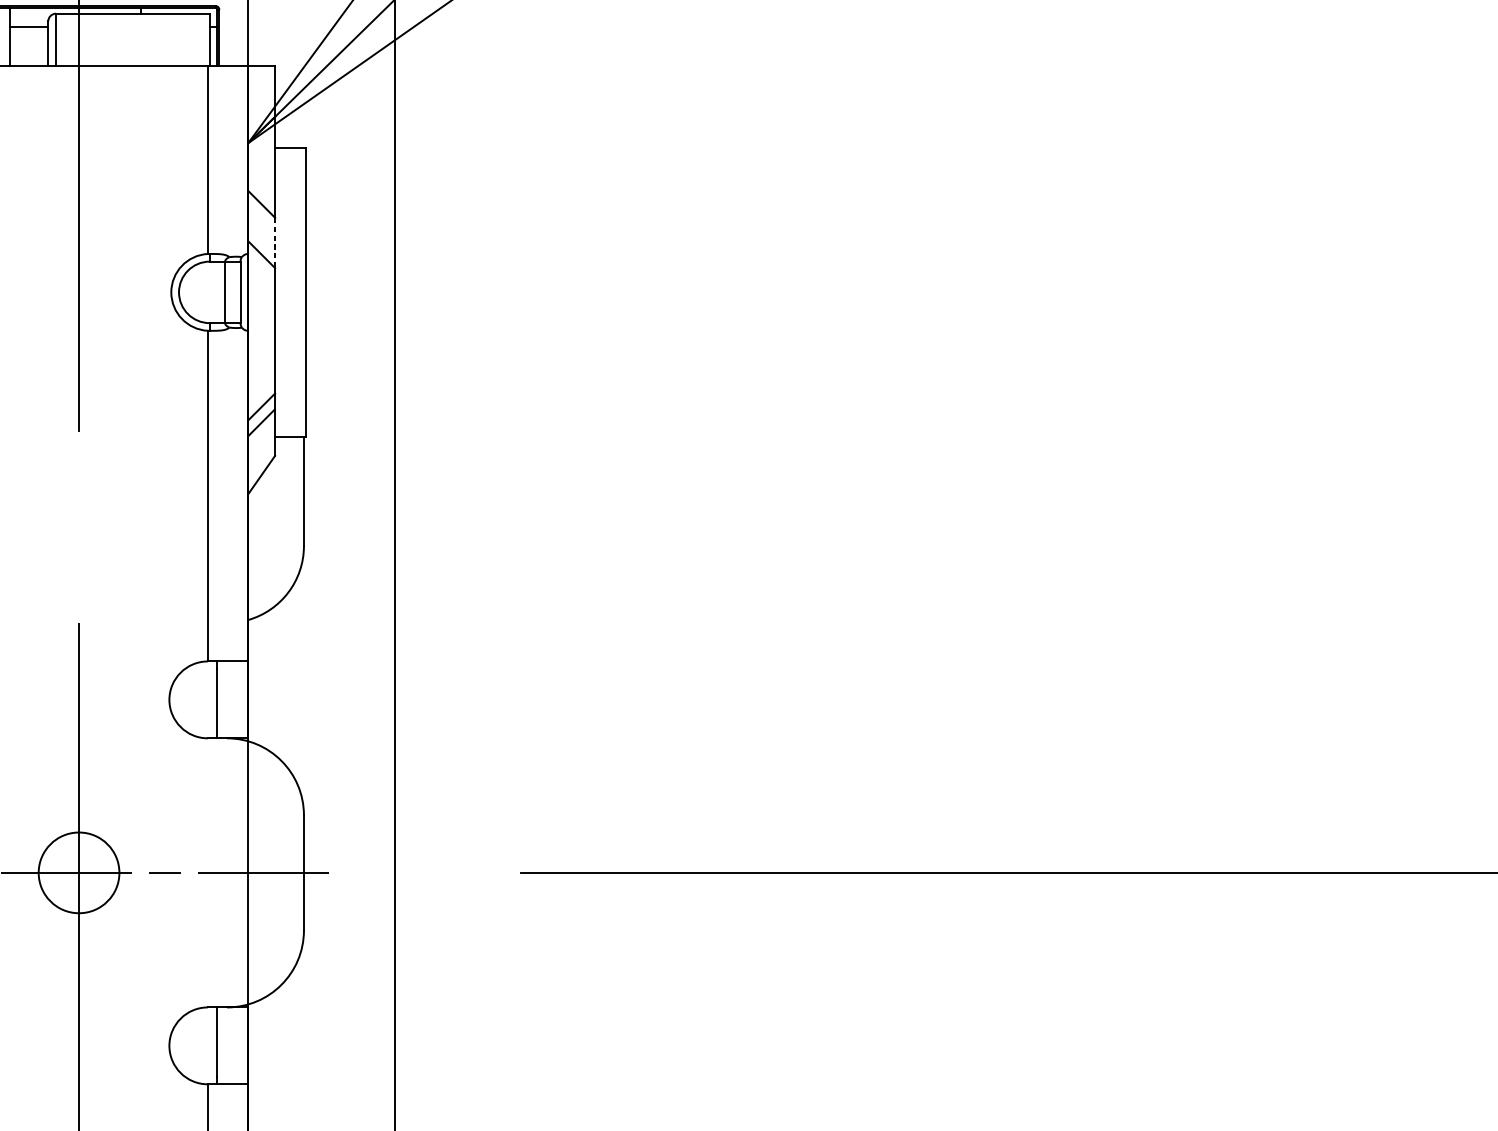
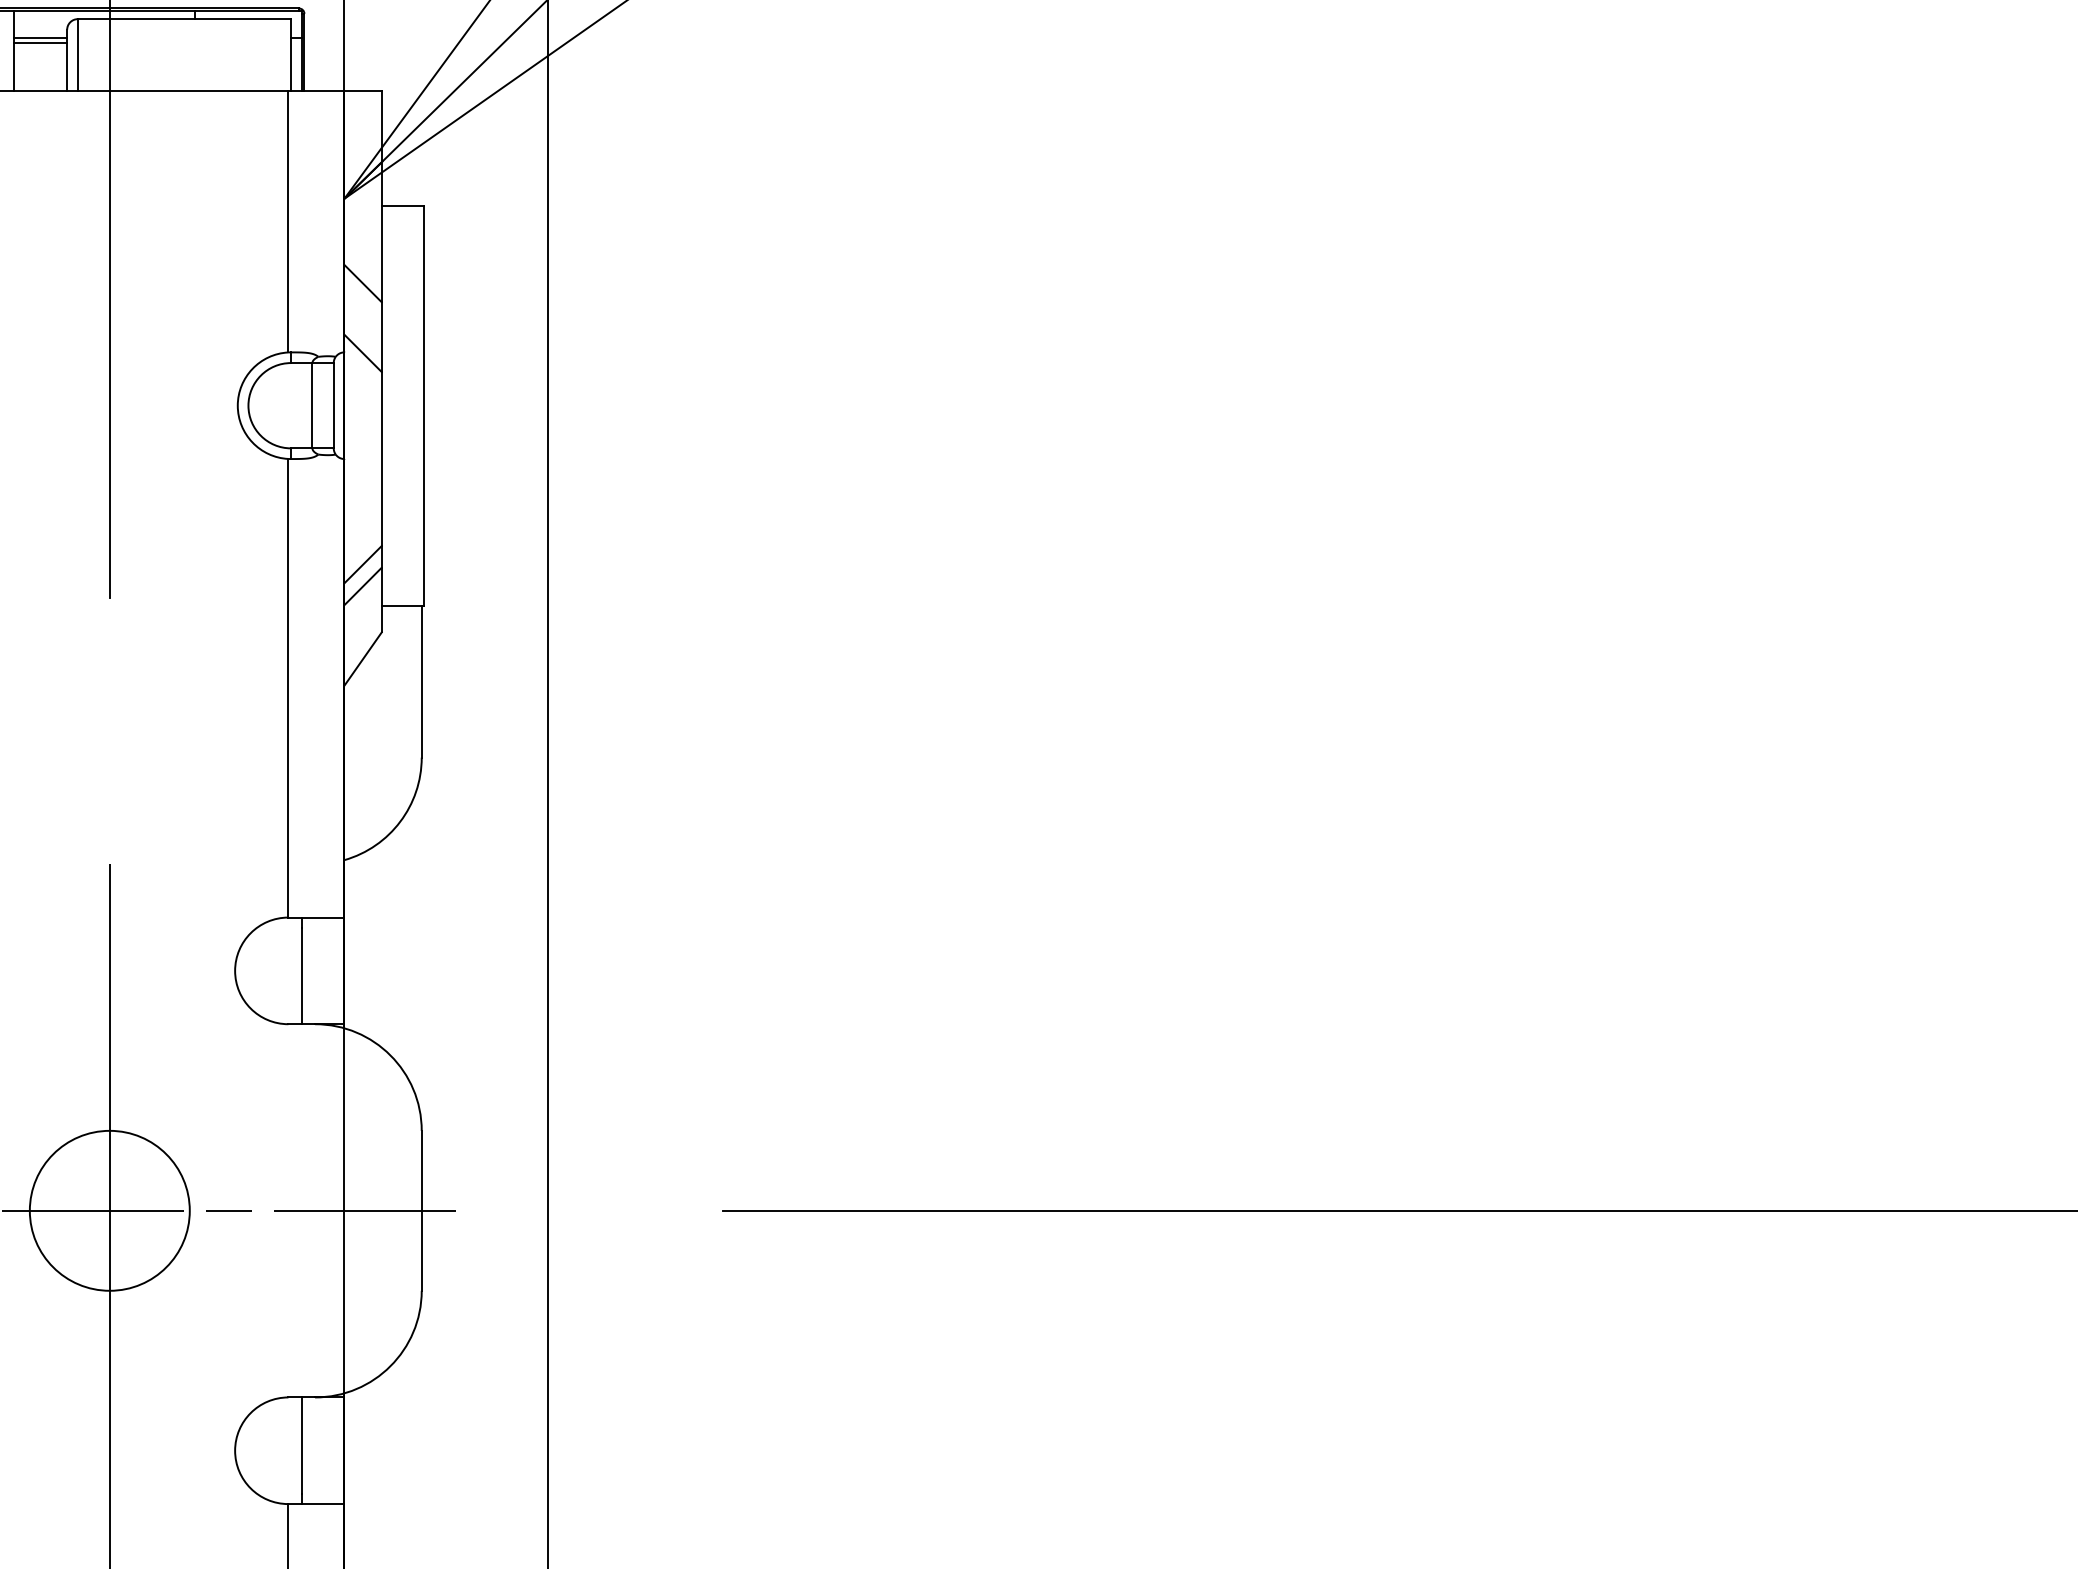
line: (29, 31) -> (40, 43), added
line: (274, 243) -> (381, 337), dashed -> solid
circle: (78, 872) -> (109, 1210), size x1.43

